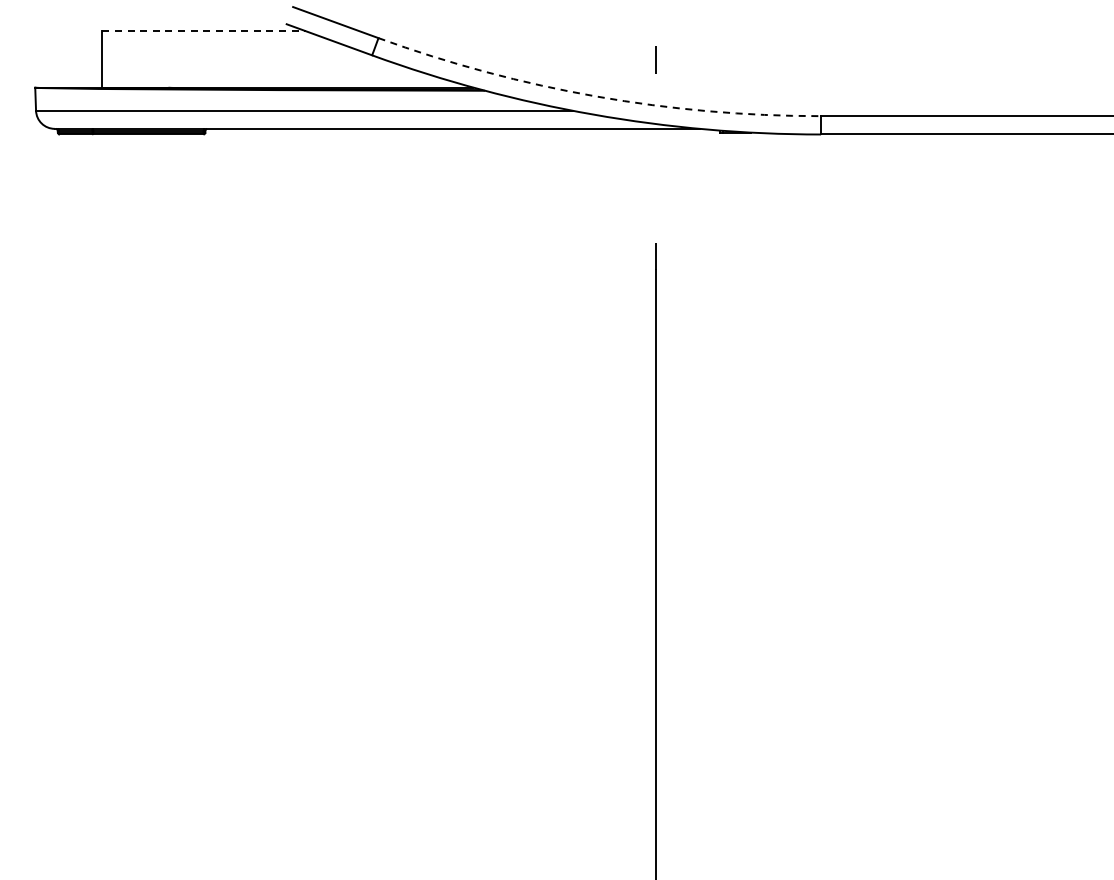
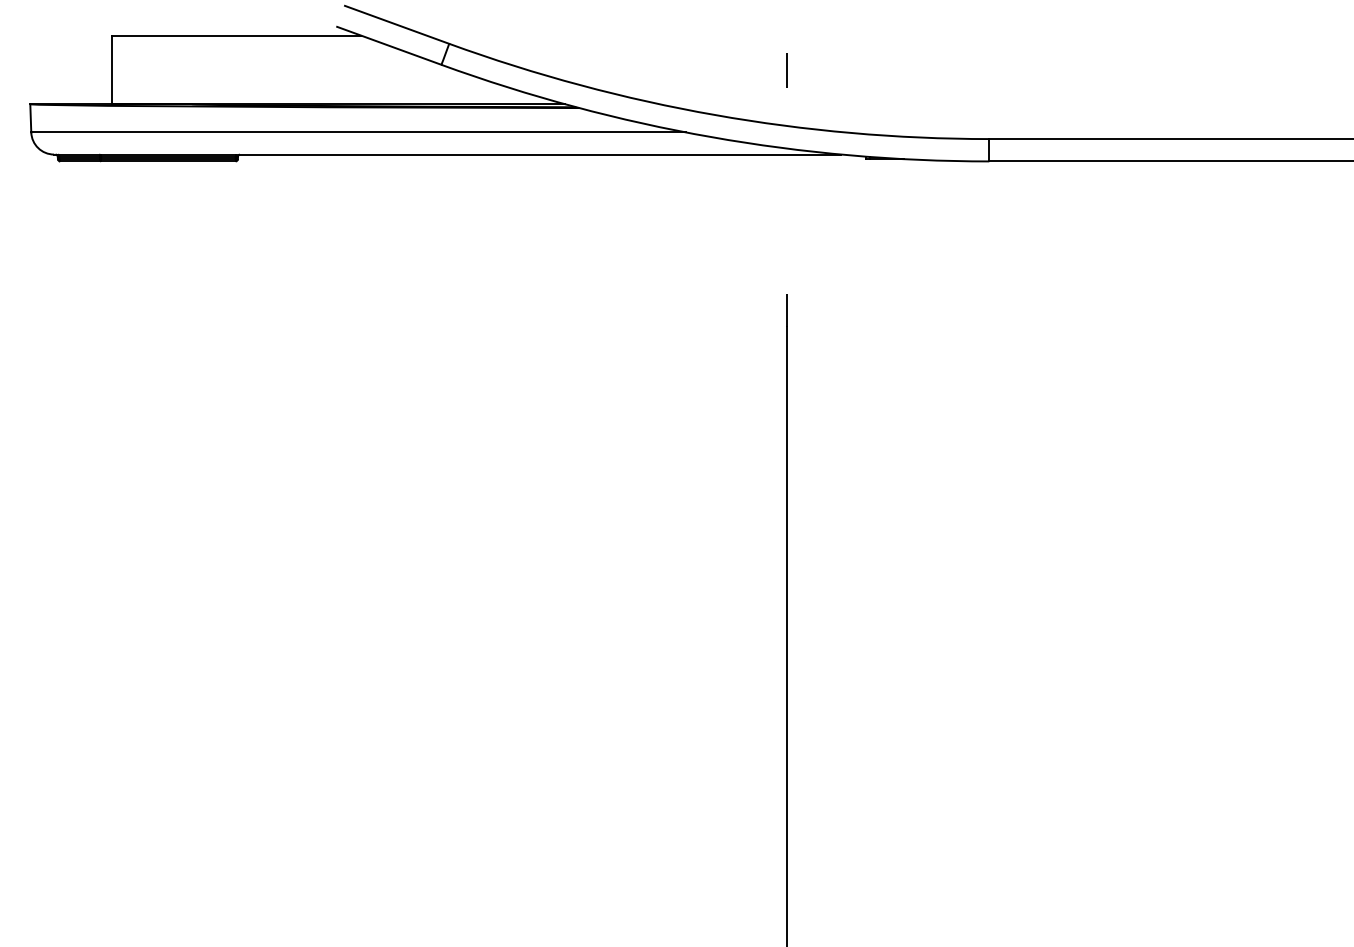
line: (204, 31) -> (236, 35), dashed -> solid
arc: (596, 96) -> (715, 115), dashed -> solid

